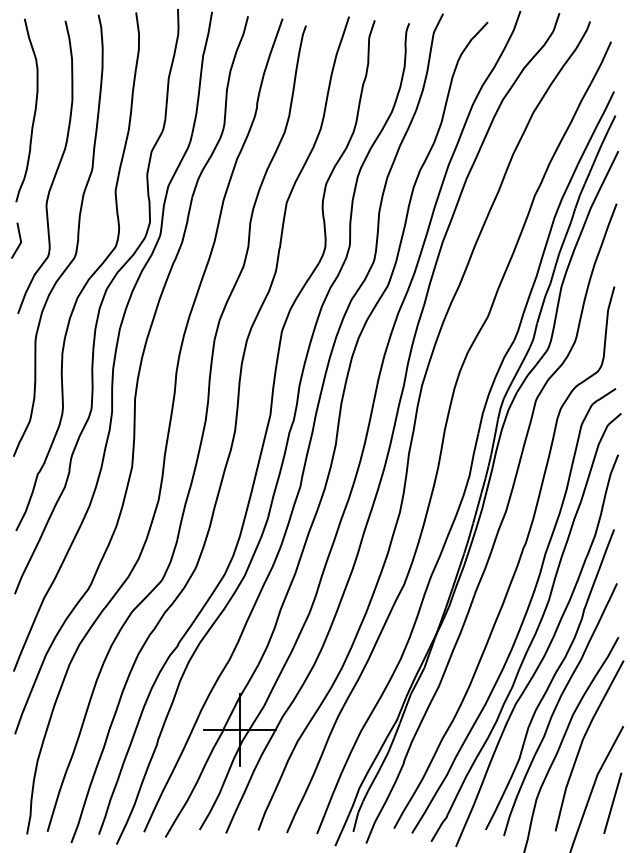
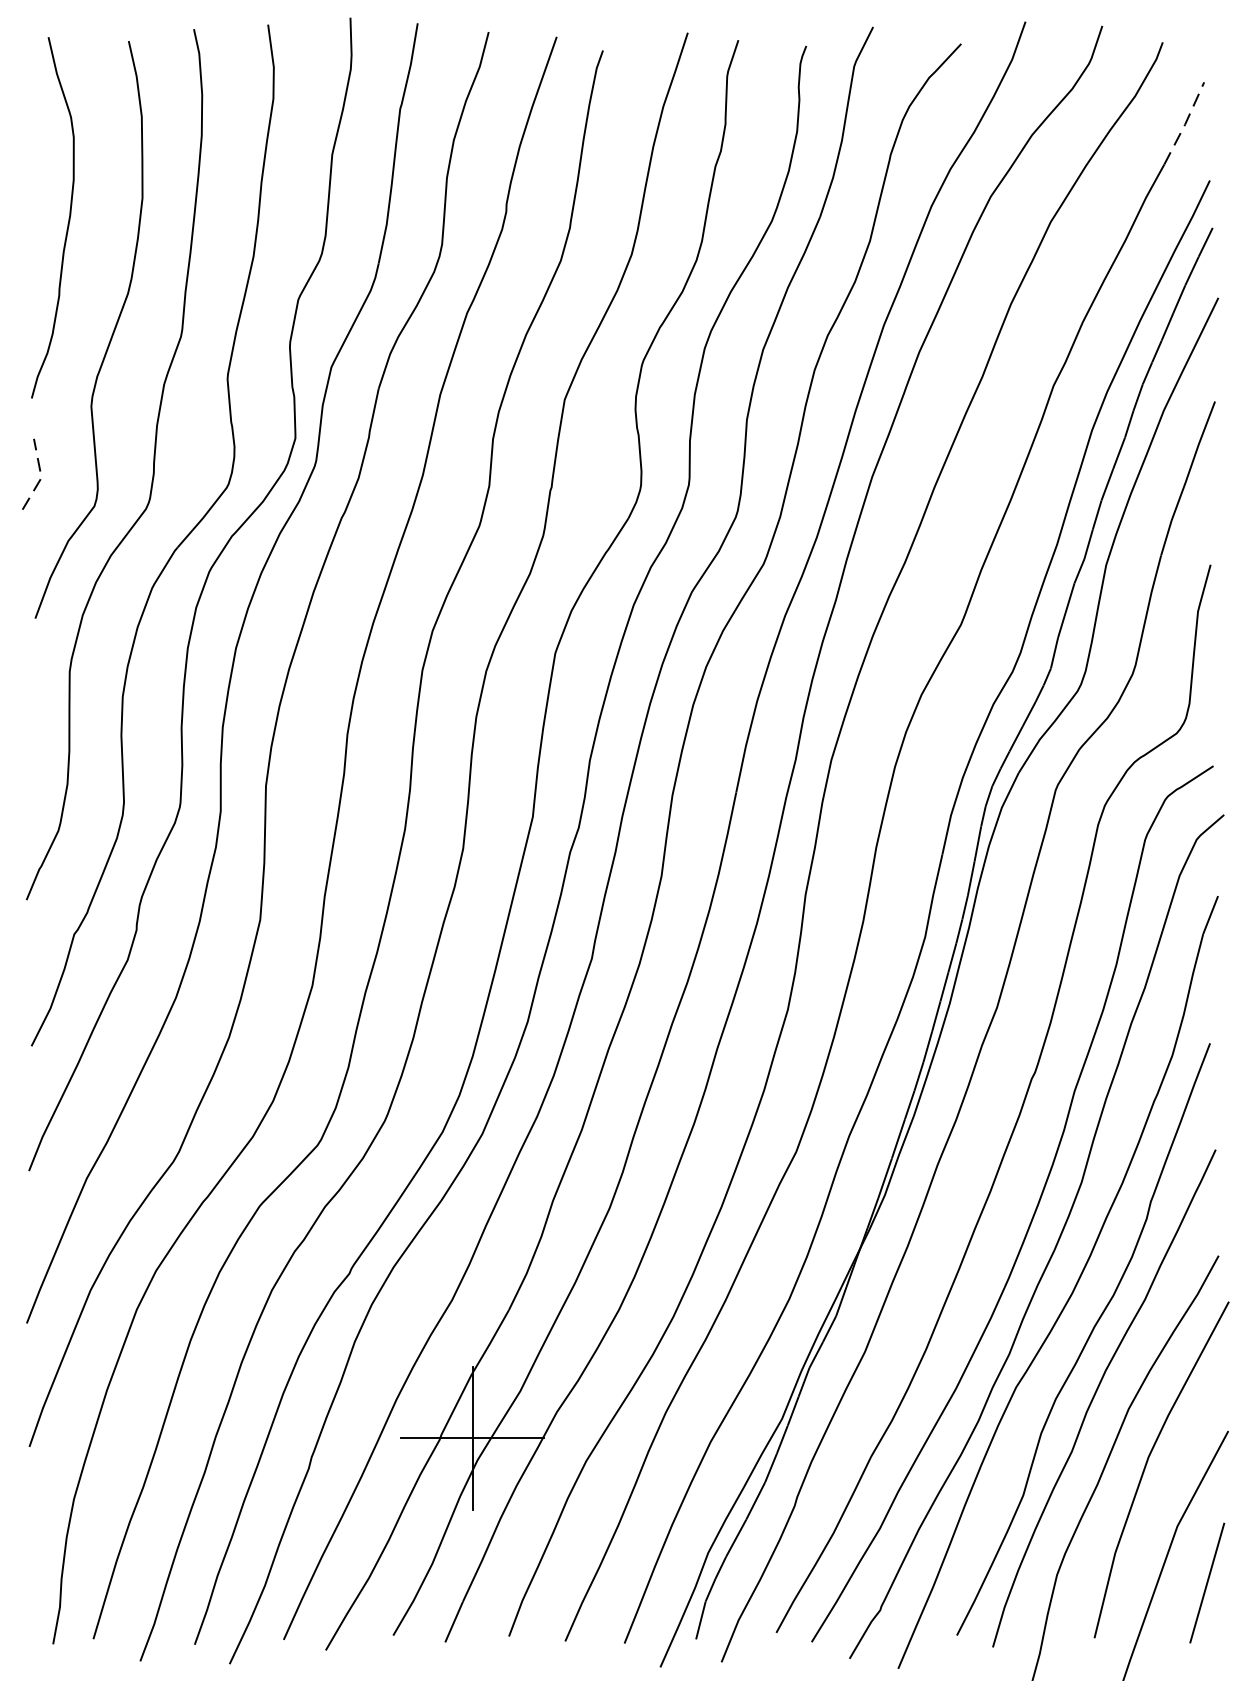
line: (601, 63) -> (1185, 125), solid -> dashed
line: (20, 241) -> (40, 475), solid -> dashed

